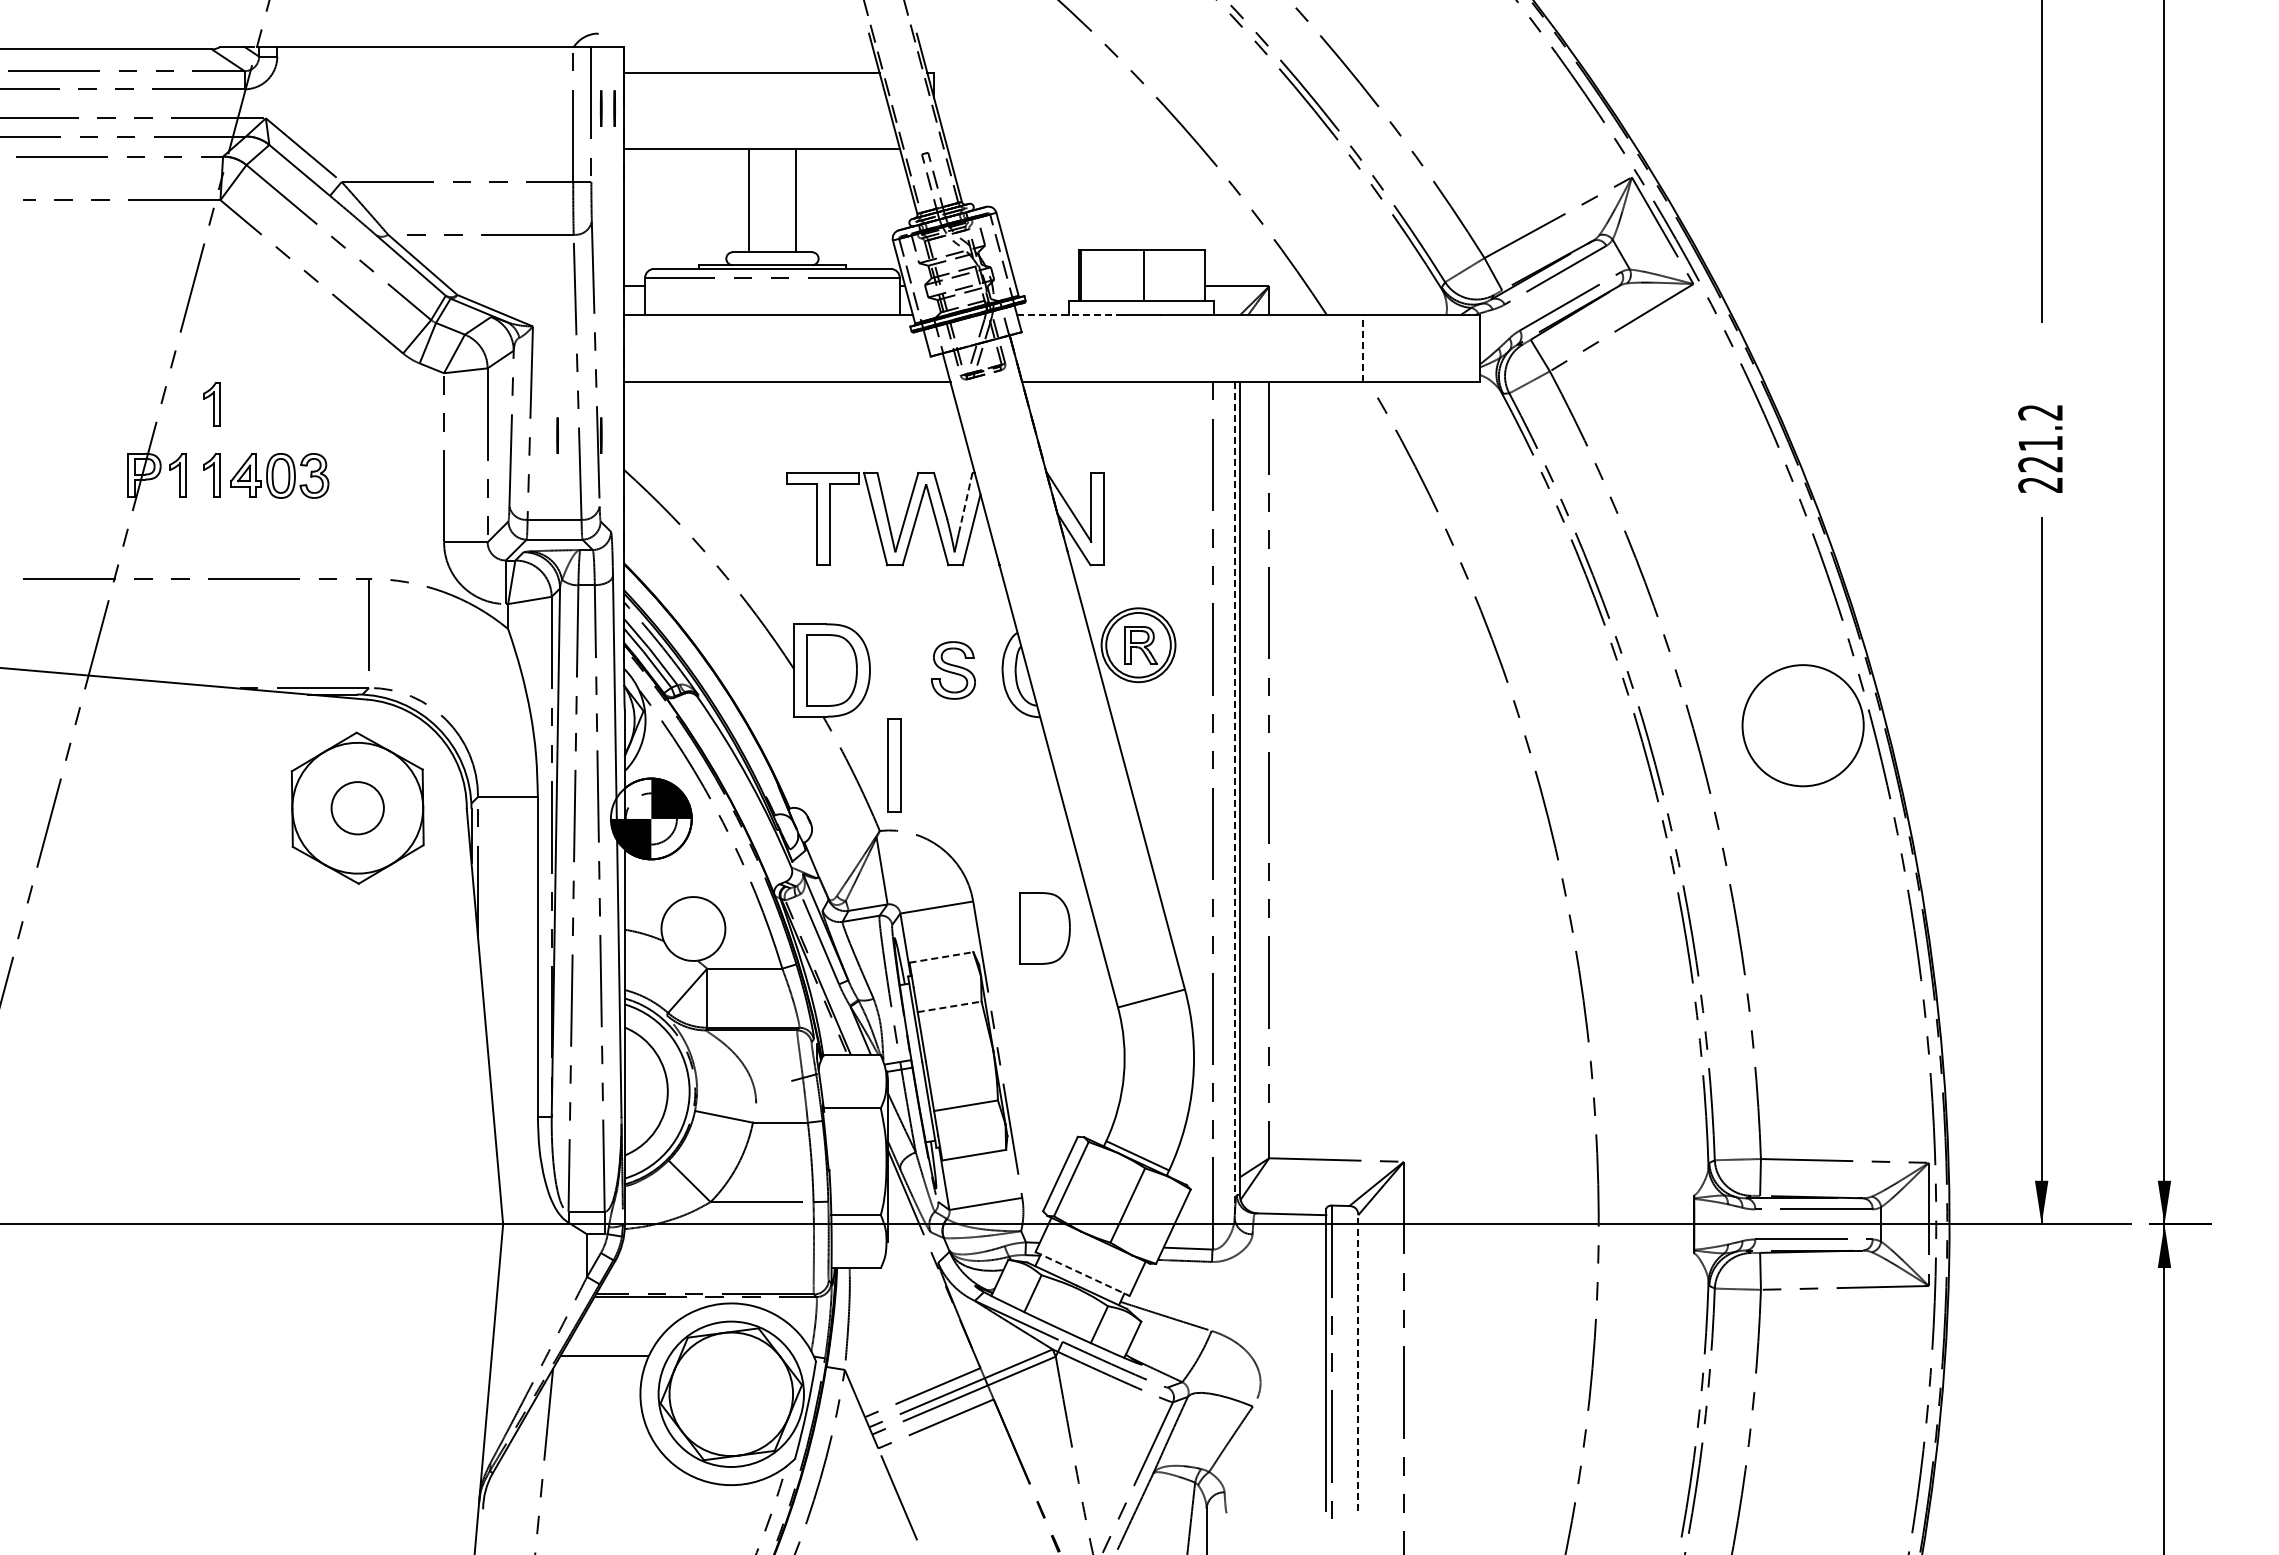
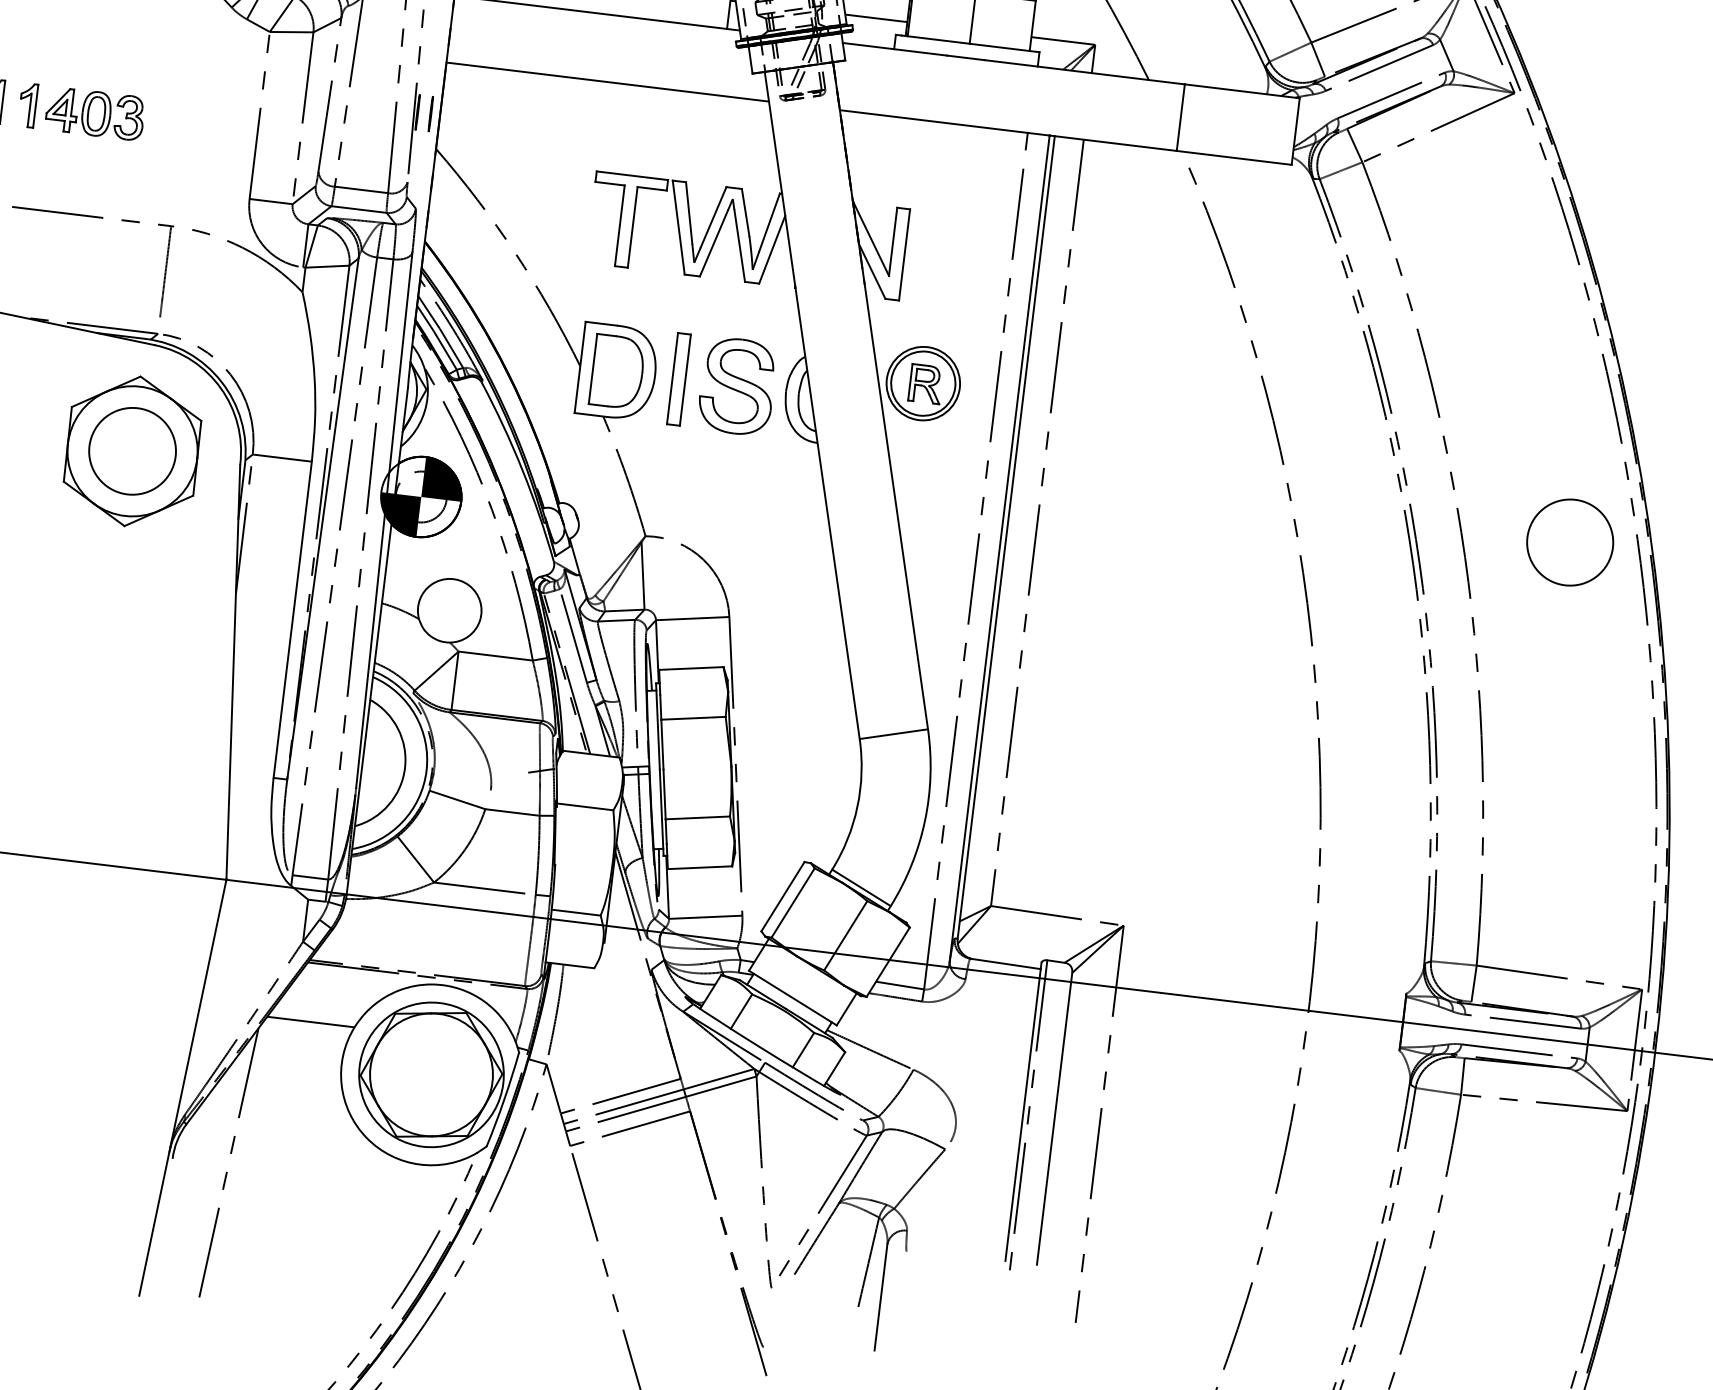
line: (1047, 286) -> (876, 18), added
line: (1069, 315) -> (894, 49), dashed -> solid
line: (1363, 348) -> (1180, 117), dashed -> solid
part: (211, 404) -> (36, 35), removed
line: (557, 435) -> (430, 113), moved
line: (965, 503) -> (769, 222), dashed -> solid
part: (953, 670) -> (737, 386), size x1.67
circle: (1802, 725) -> (1569, 542), size x0.71
part: (894, 765) -> (679, 379), moved
line: (1234, 800) -> (999, 548), dashed -> solid
circle: (357, 807) -> (132, 450), size x1.67
part: (1044, 928) -> (796, 652), removed
line: (941, 957) -> (691, 668), dashed -> solid
line: (950, 1006) -> (694, 718), dashed -> solid
line: (1082, 1274) -> (792, 998), dashed -> solid
line: (1358, 1362) -> (1054, 1118), dashed -> solid

